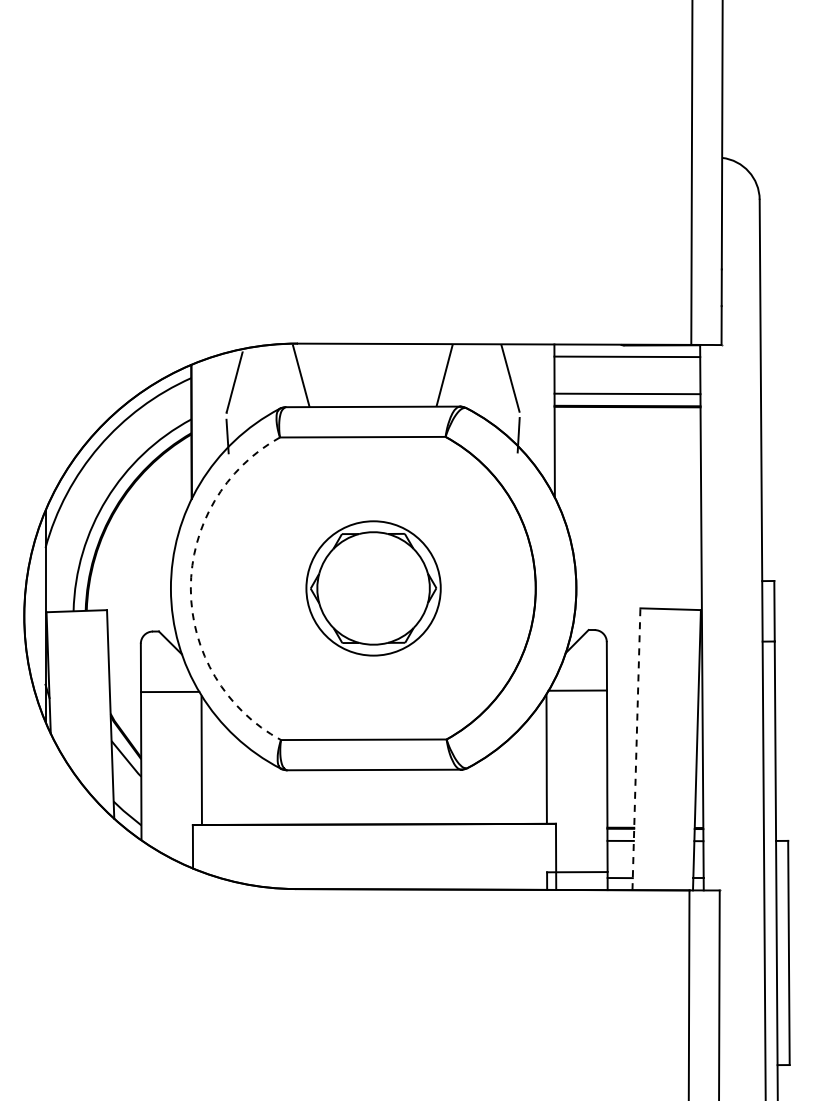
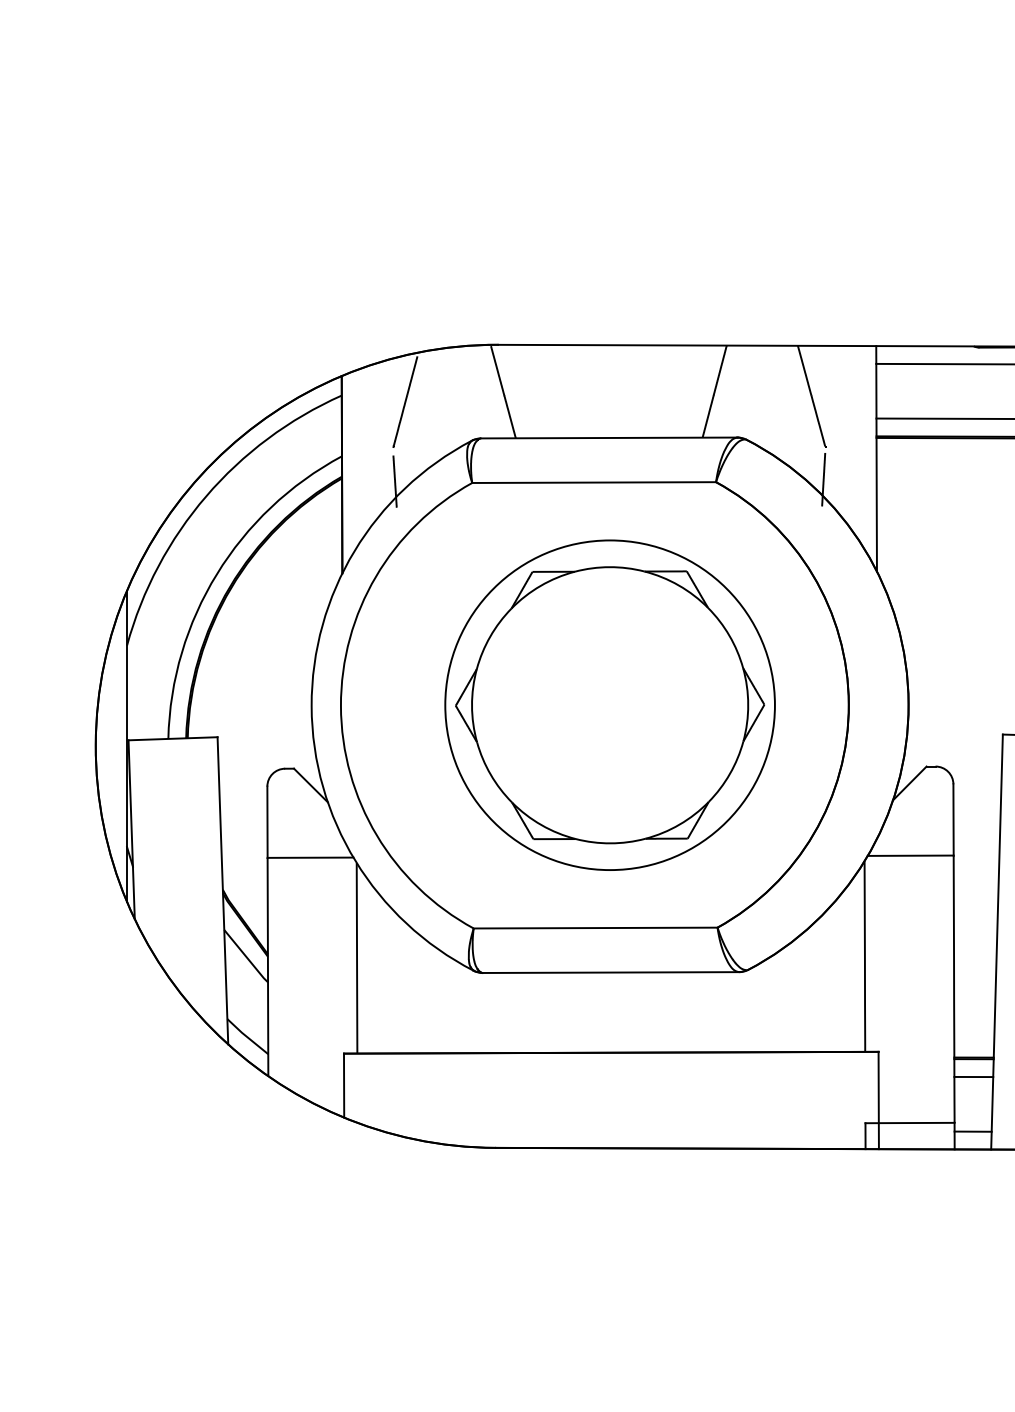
part: (373, 588) -> (609, 705), size x1.67
arc: (190, 589) -> (340, 706), dashed -> solid
line: (636, 749) -> (997, 942), dashed -> solid

